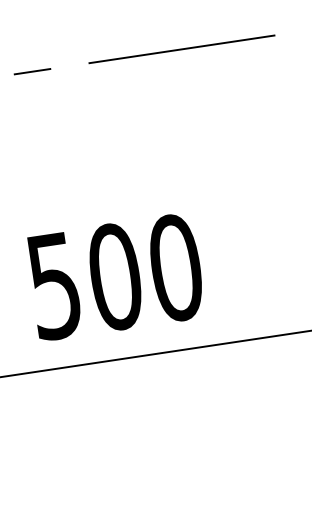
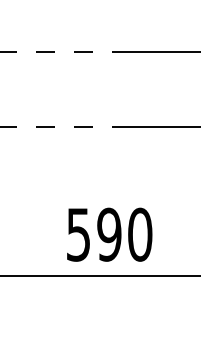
text: (115, 276) -> (109, 234), 500 -> 590

